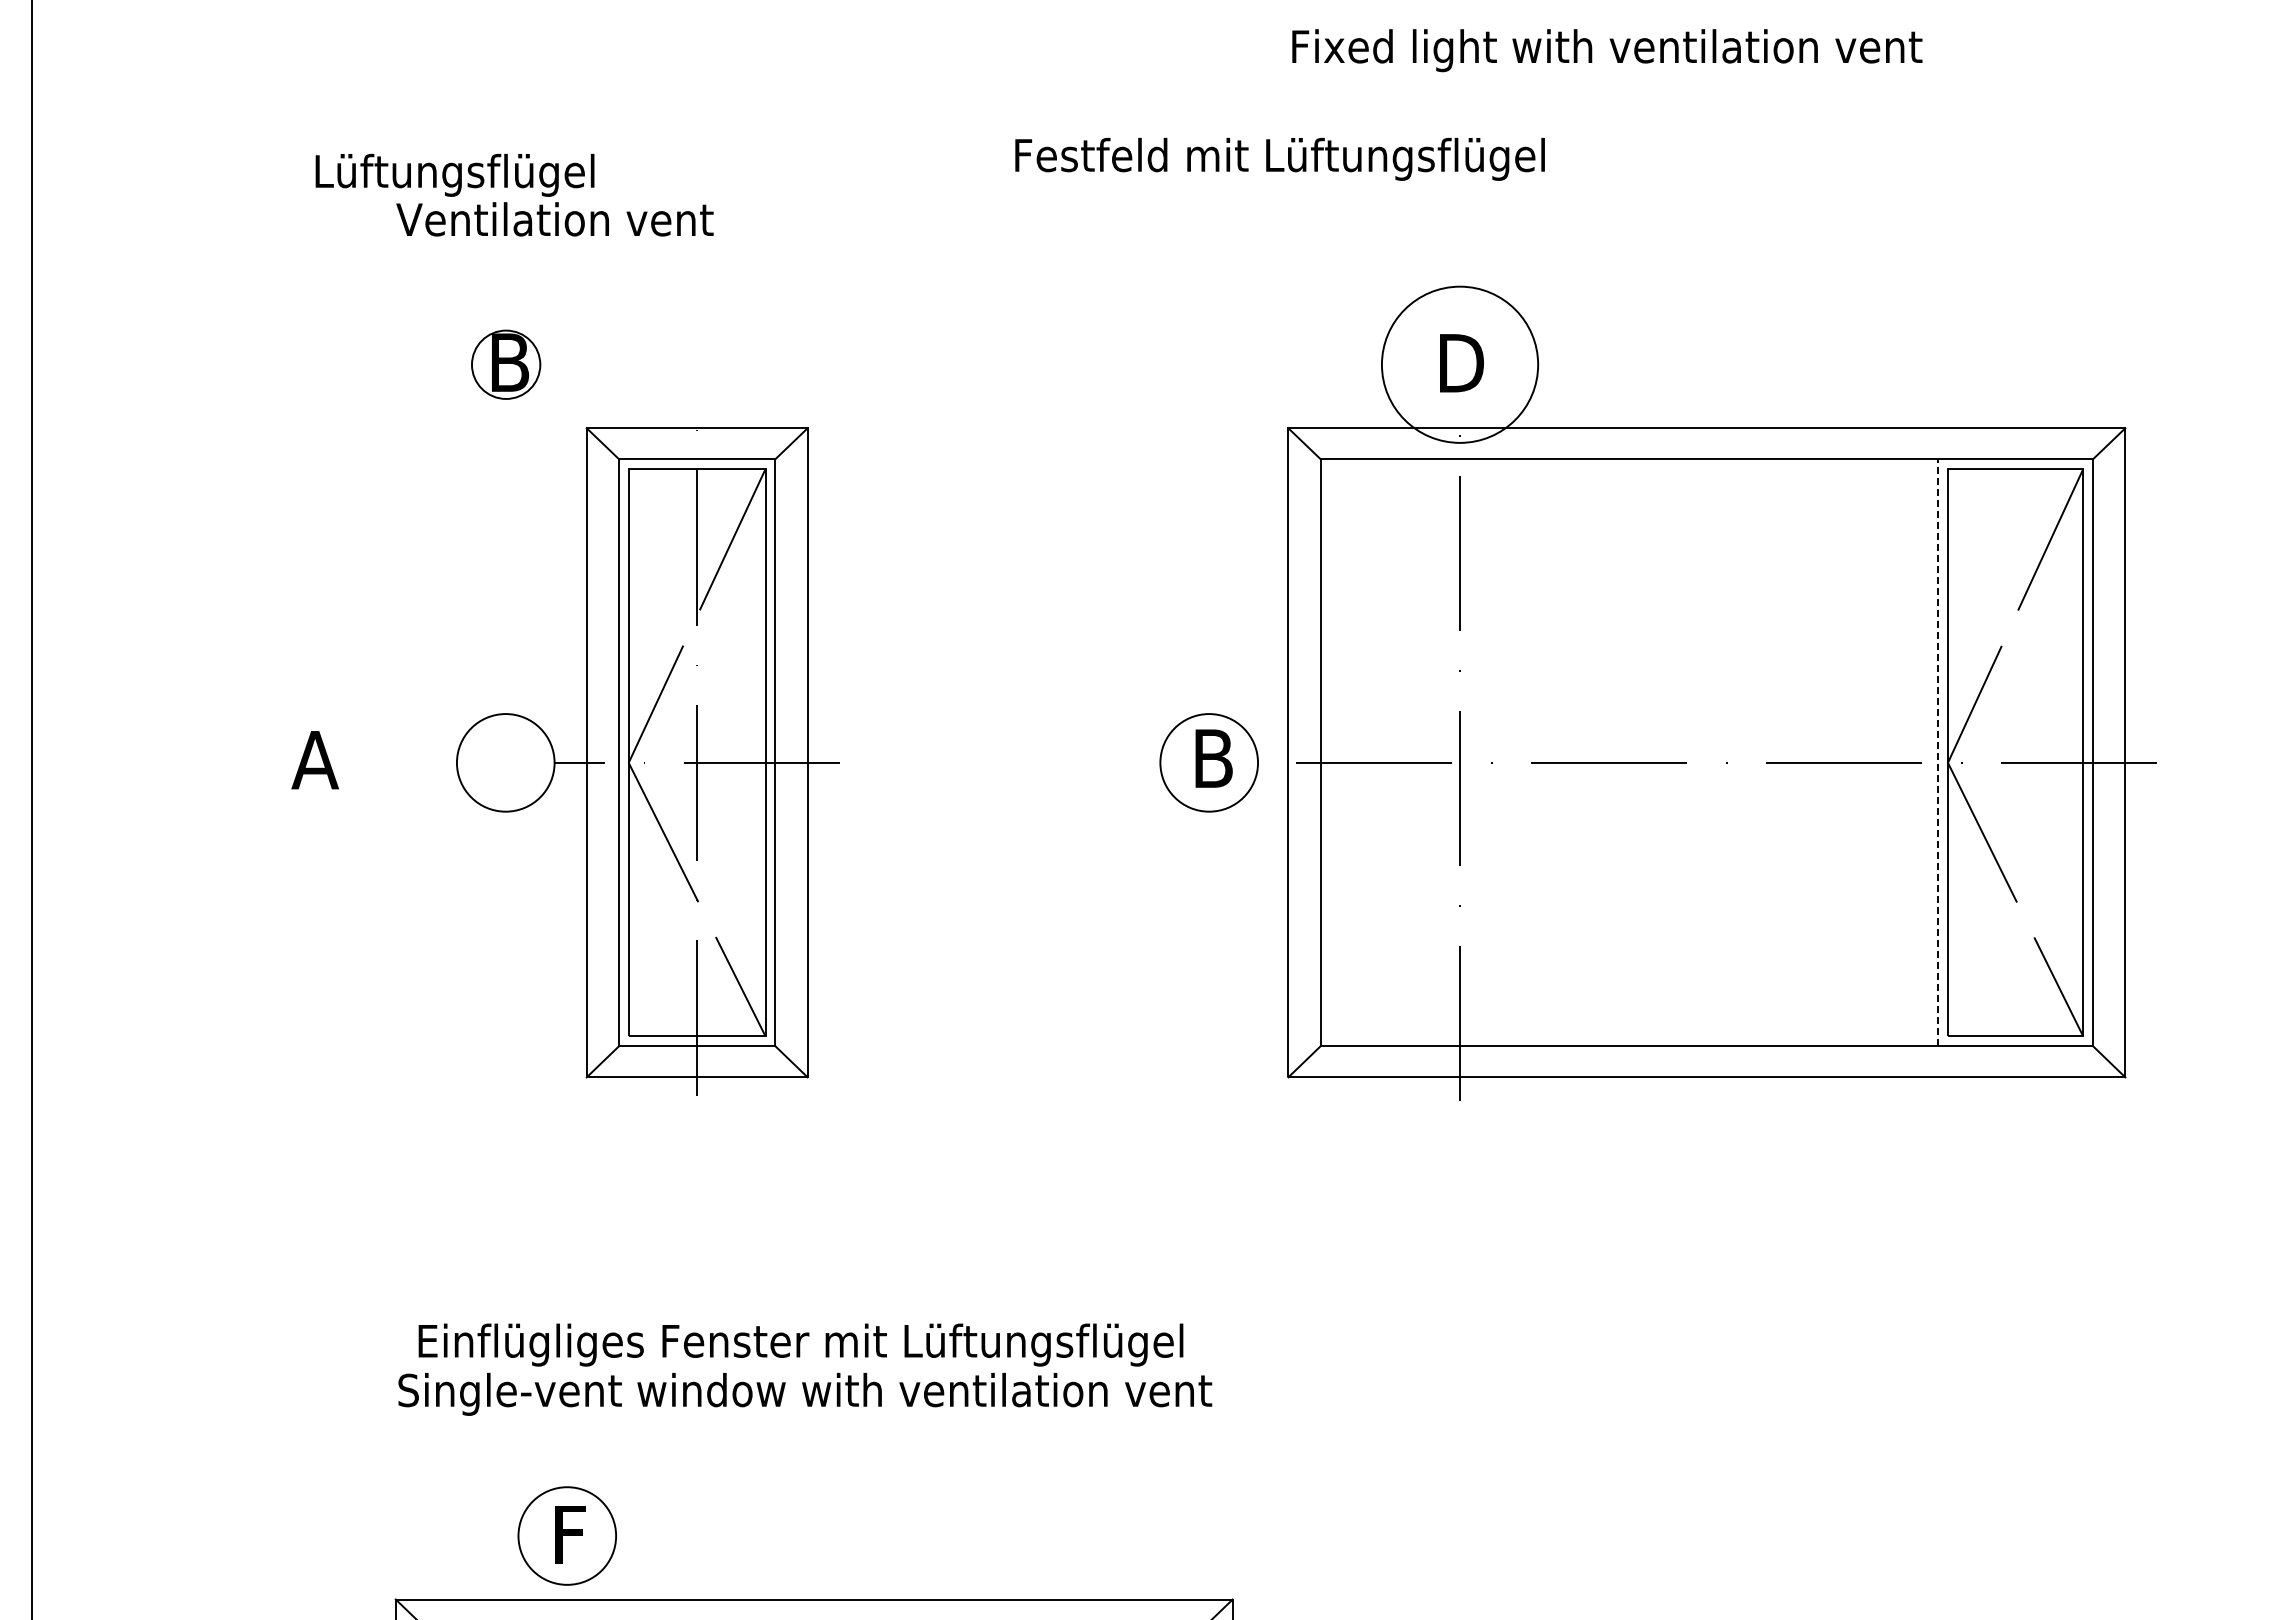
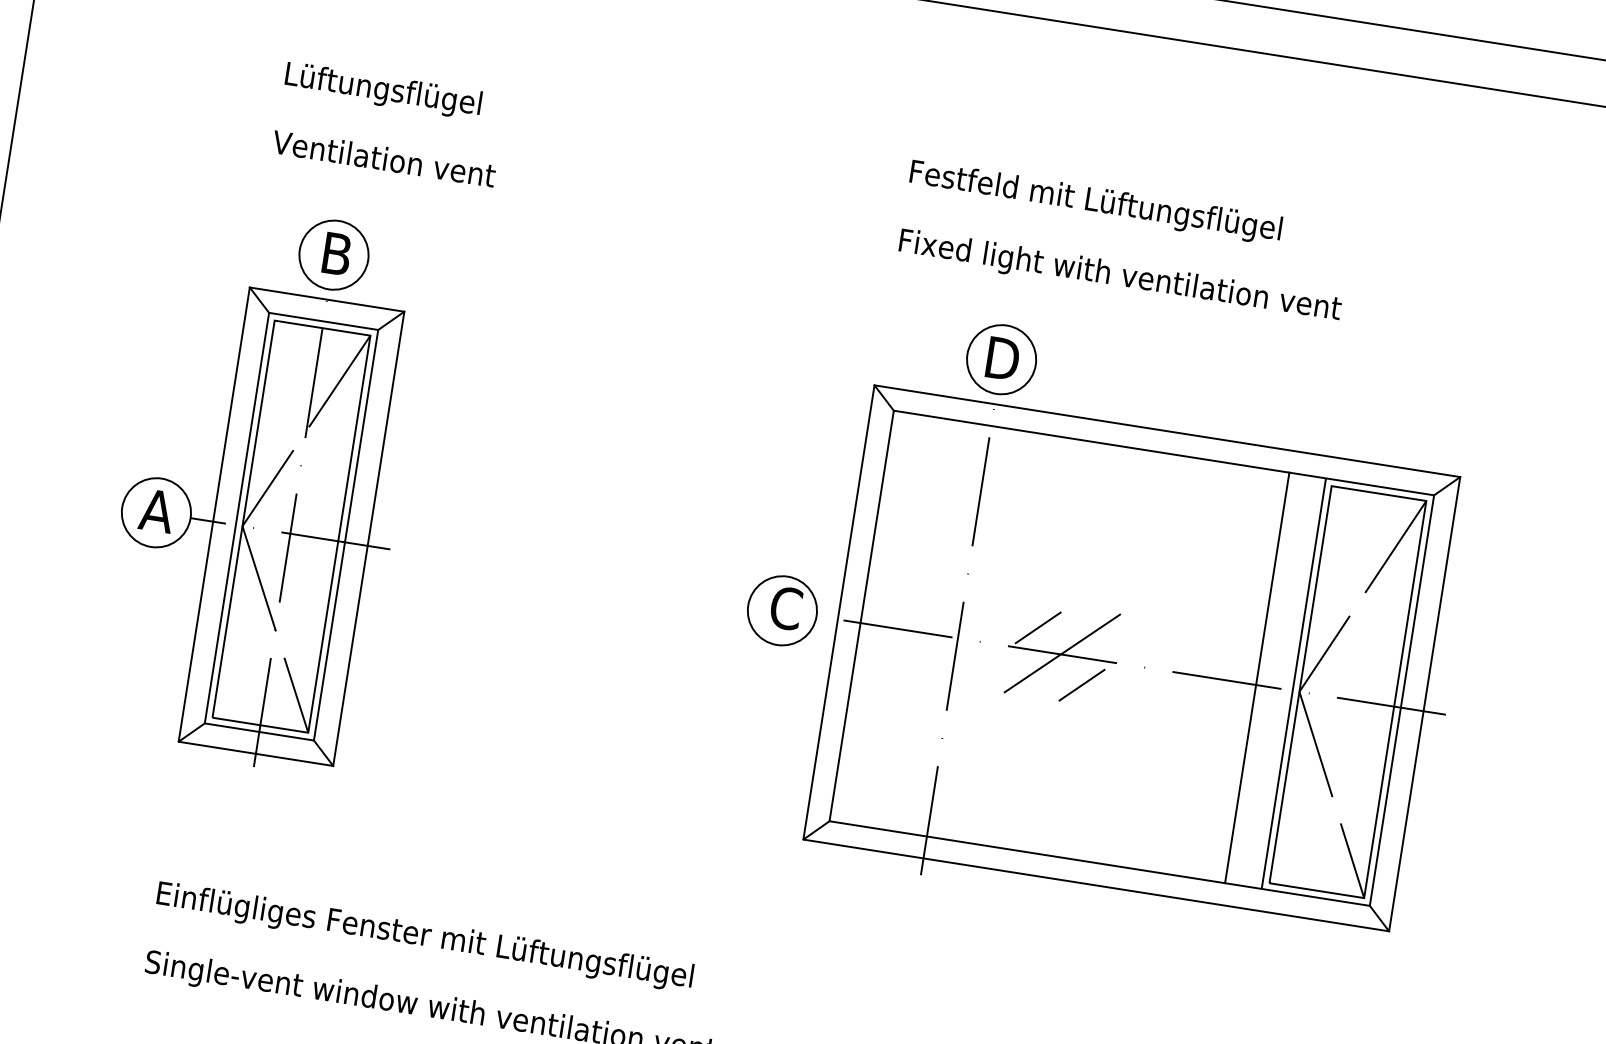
text: (1607, 50) -> (1120, 277), moved
text: (1279, 158) -> (1095, 202), moved
text: (454, 174) -> (382, 90), moved
circle: (505, 364) -> (333, 254), size x1.43
circle: (1459, 364) -> (1001, 359), size x0.62
line: (1569, 730) -> (1038, 627), added
line: (1886, 752) -> (1257, 677), added
line: (1938, 752) -> (1293, 683), dashed -> solid
text: (1213, 758) -> (785, 608), B -> C
line: (1608, 760) -> (1062, 652), added
part: (647, 761) -> (255, 527), moved
line: (1643, 800) -> (1082, 684), added
text: (800, 1344) -> (424, 936), moved

